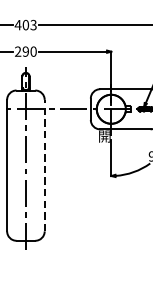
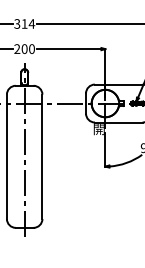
text: (25, 24) -> (24, 23), 403 -> 314
text: (25, 51) -> (24, 48), 290 -> 200
line: (44, 165) -> (42, 156), dashed -> solid

